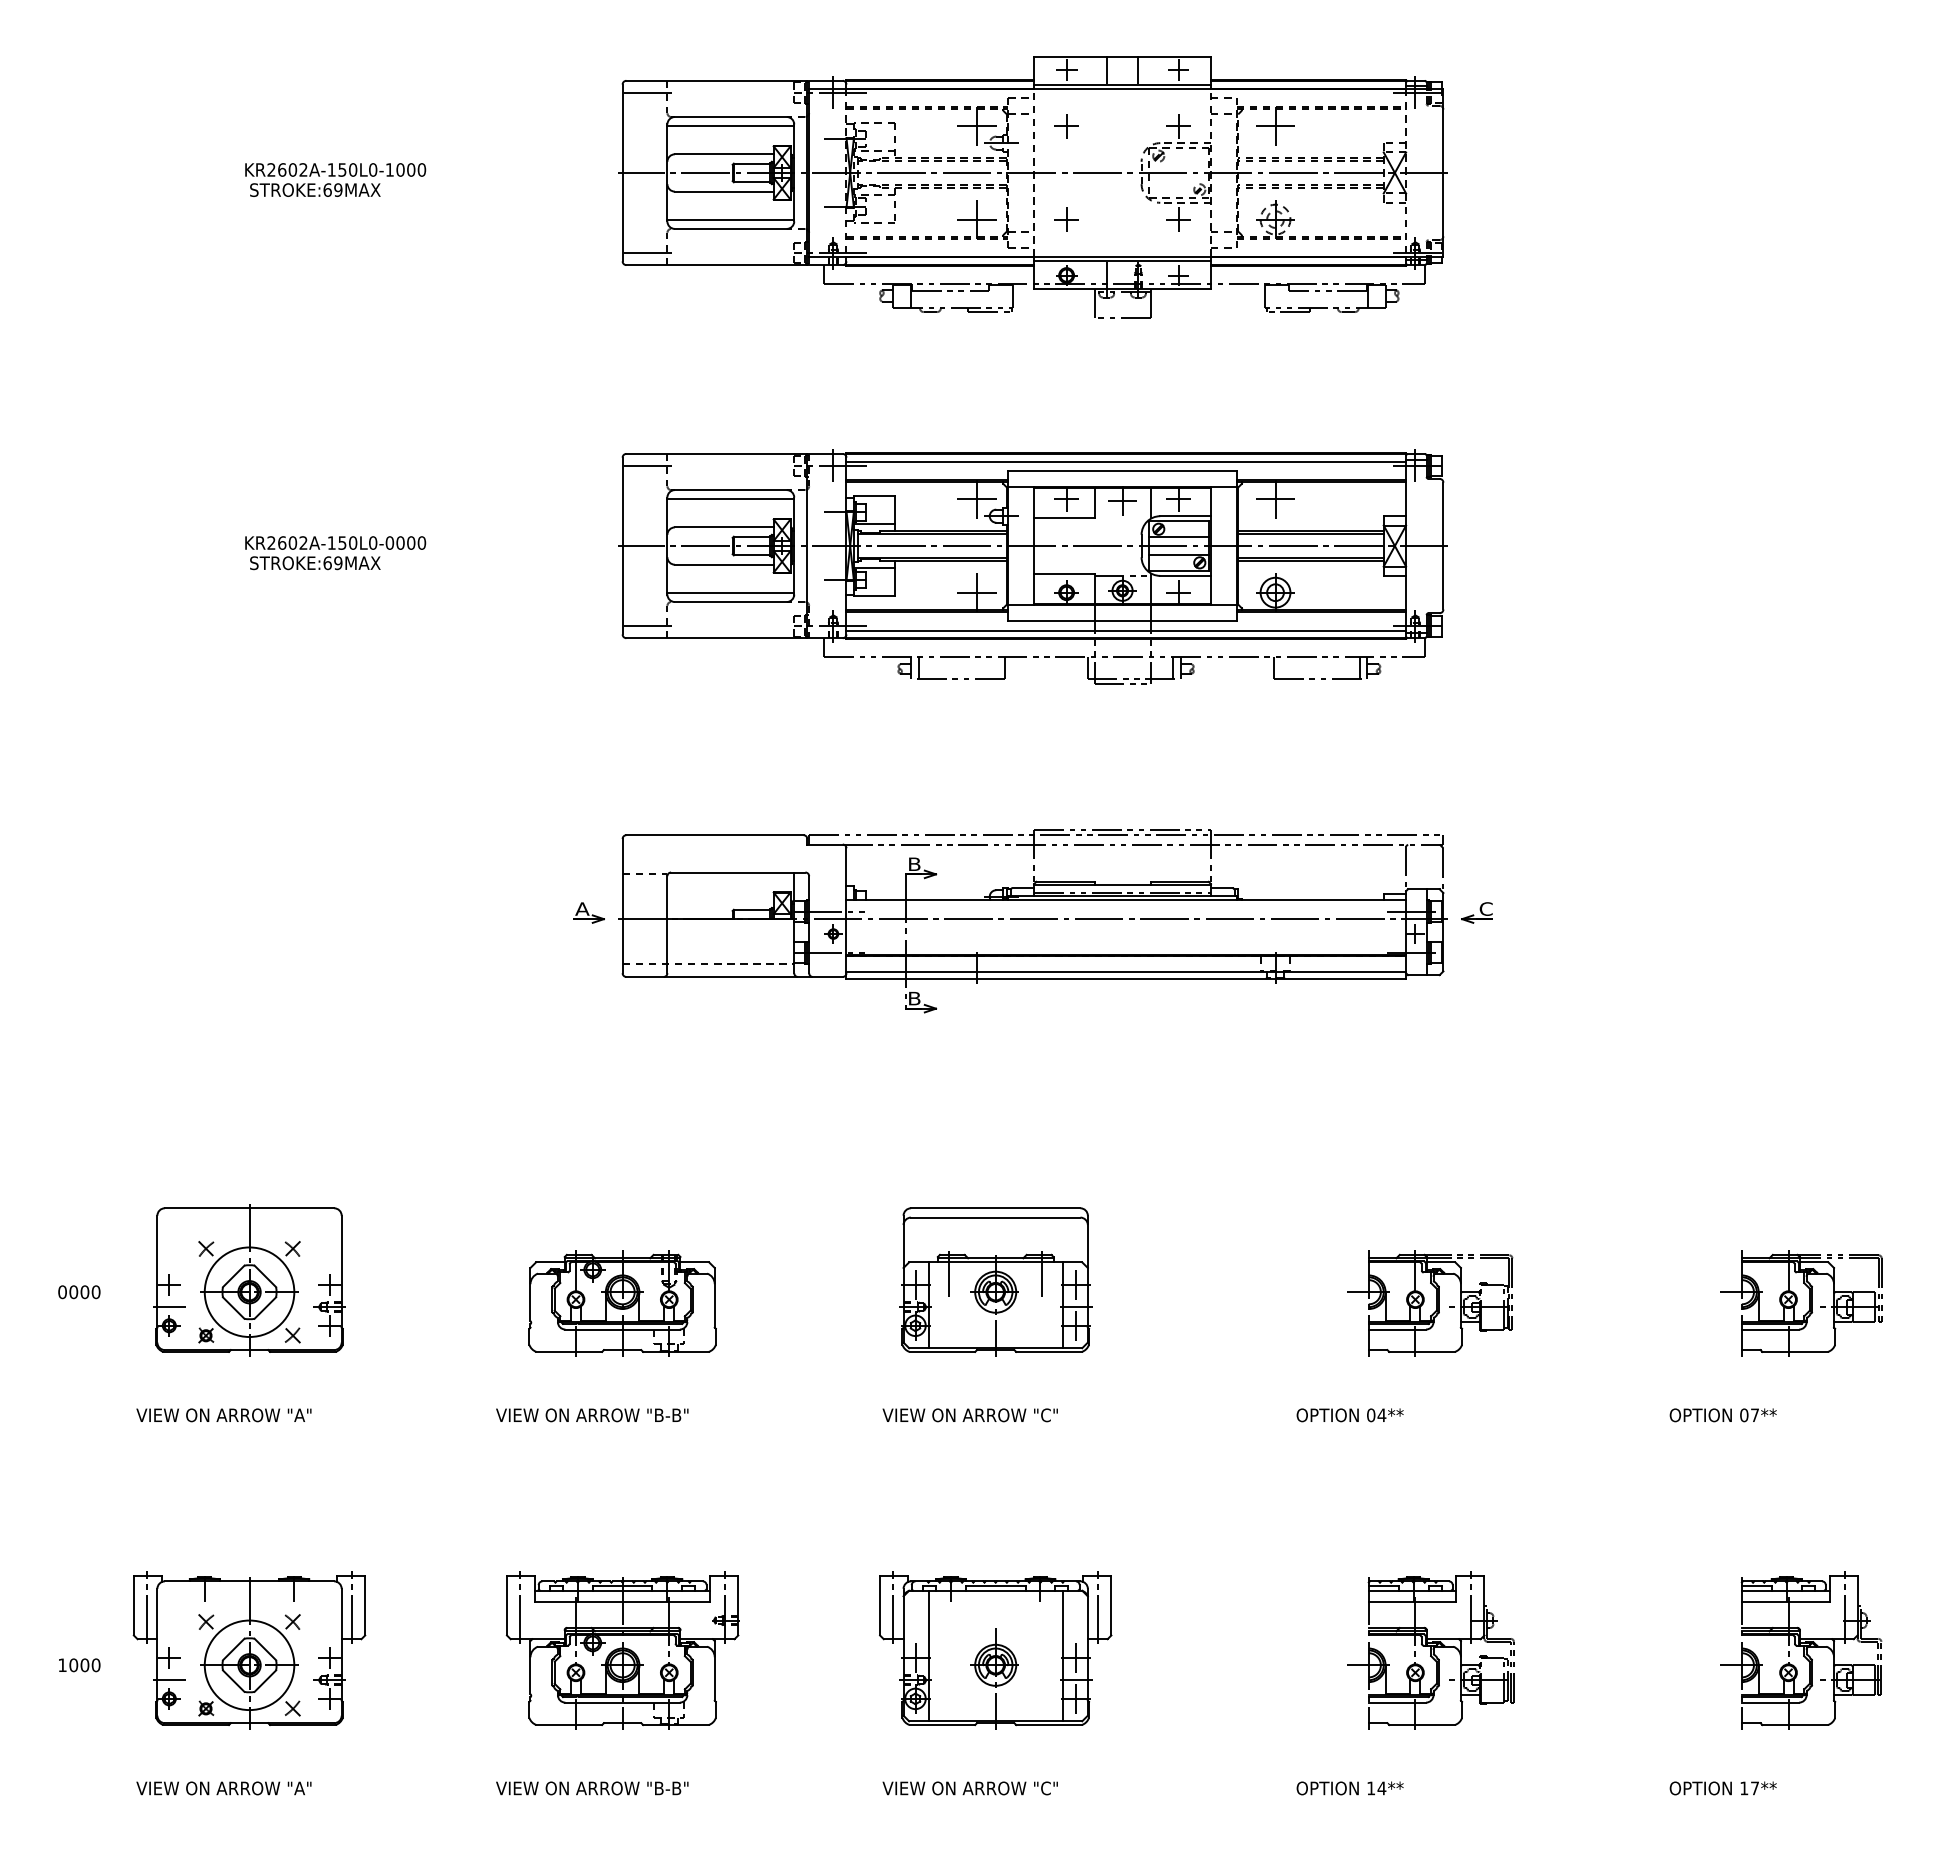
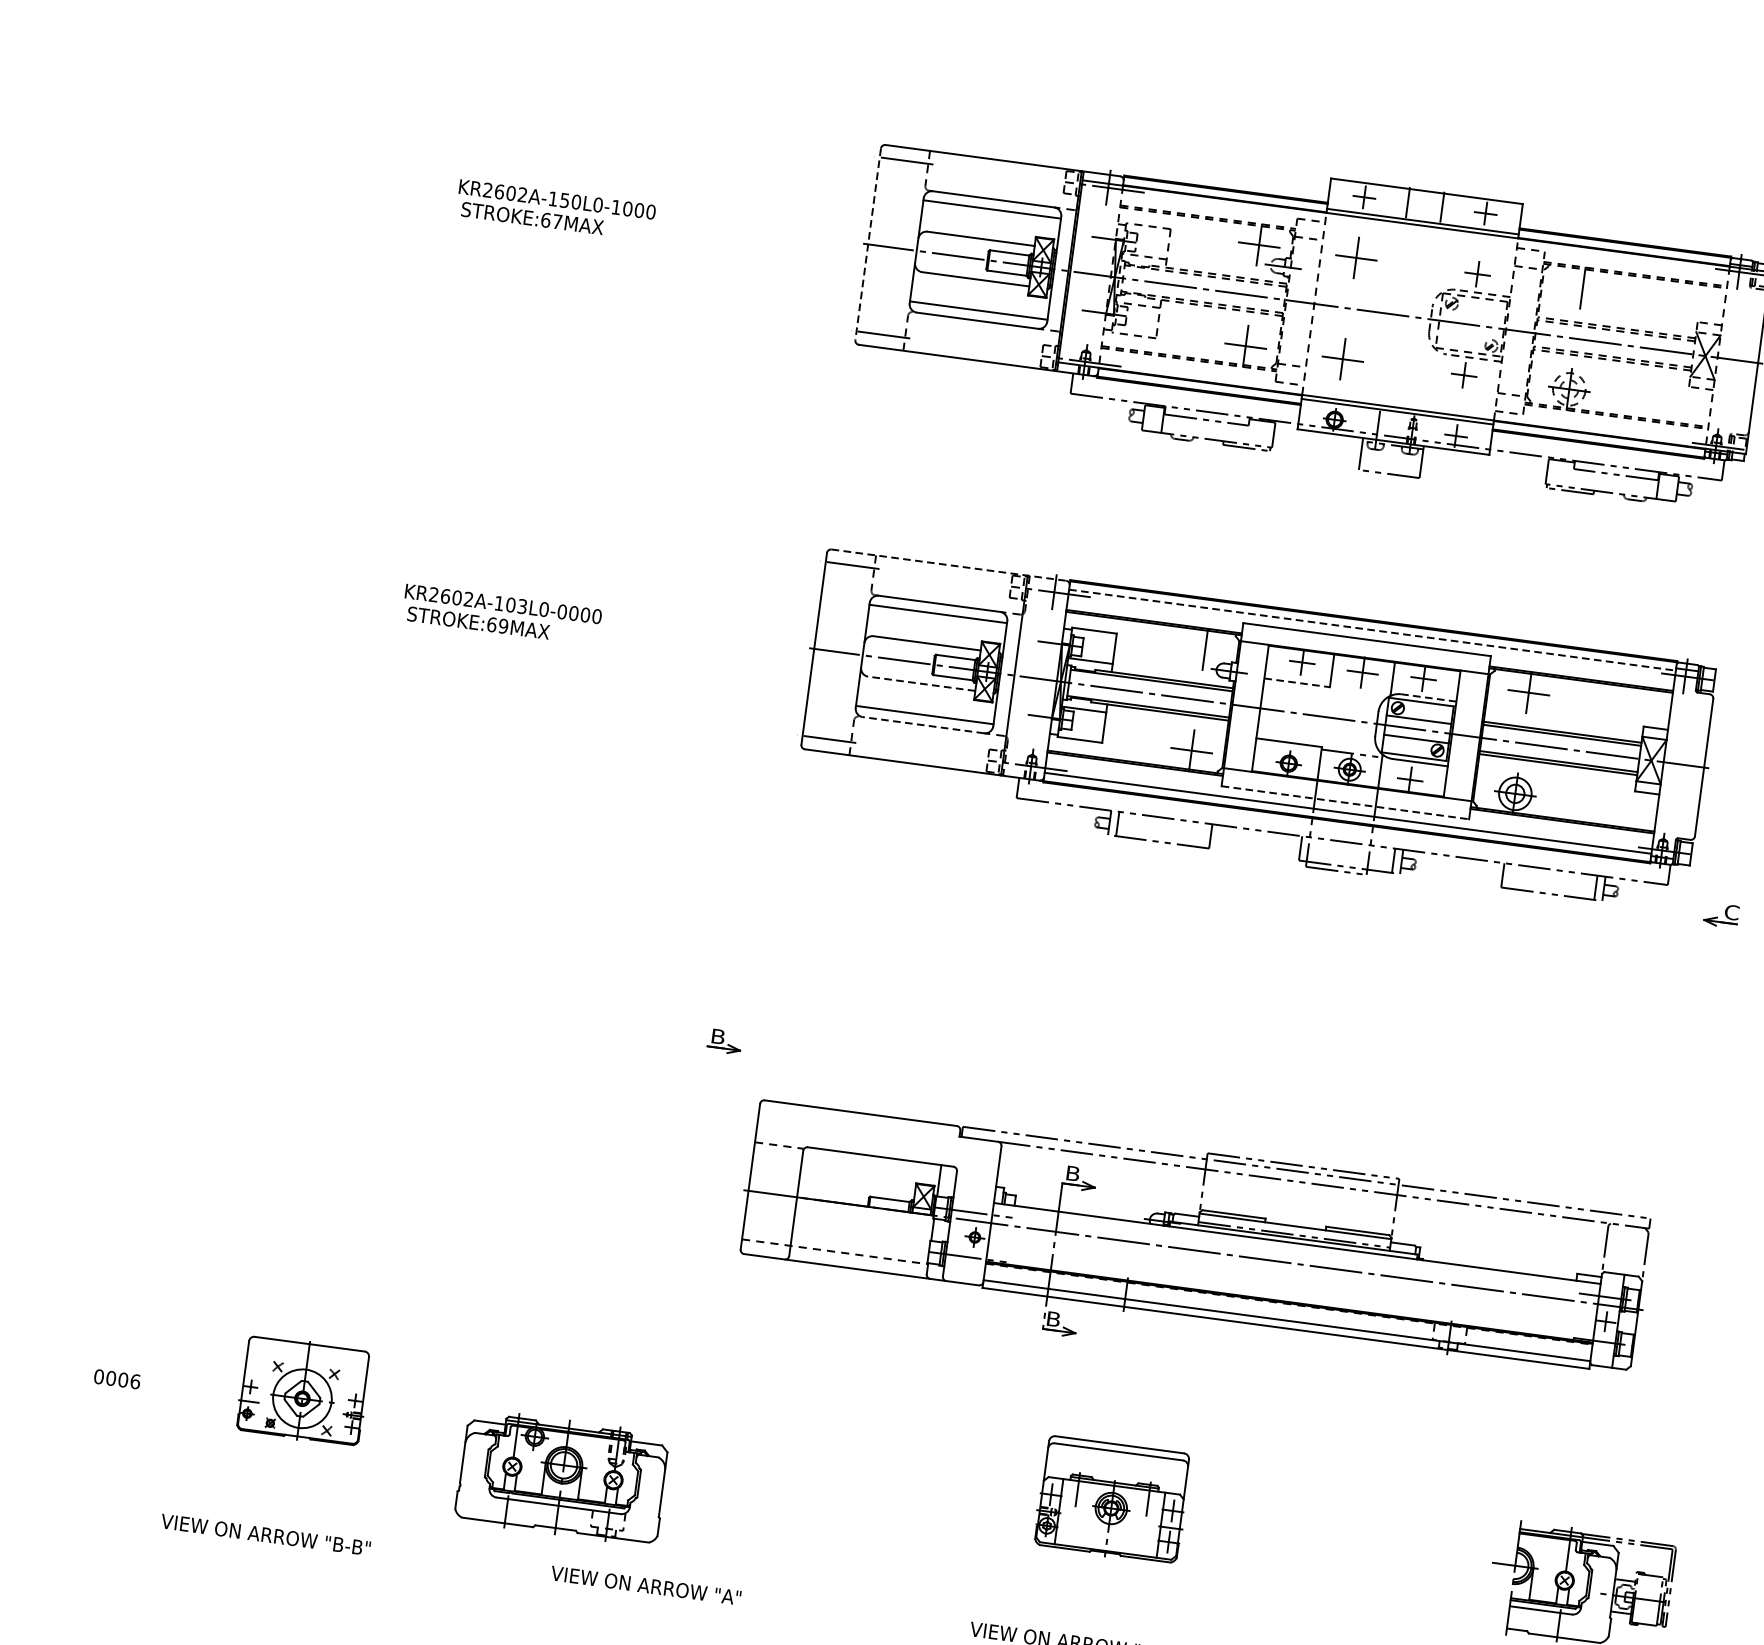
part: (1066, 126) -> (1356, 258), size x1.6
line: (1275, 126) -> (1582, 288), removed
line: (622, 173) -> (867, 244), solid -> dashed
text: (338, 189) -> (557, 221), STROKE:69MAX -> STROKE:67MAX
part: (1066, 219) -> (1342, 359), size x1.6
line: (735, 453) -> (949, 564), solid -> dashed
line: (1126, 461) -> (1372, 630), solid -> dashed
line: (976, 499) -> (1204, 649), removed
line: (1185, 516) -> (1428, 698), solid -> dashed
line: (1064, 518) -> (1297, 682), solid -> dashed
text: (347, 542) -> (516, 605), KR2602A-150L0-0000 -> KR2602A-103L0-0000
line: (723, 564) -> (920, 683), solid -> dashed
line: (730, 602) -> (923, 725), solid -> dashed
line: (1123, 621) -> (1346, 803), solid -> dashed
text: (582, 908) -> (718, 1036), A -> B
part: (1476, 912) -> (1720, 914), moved
part: (1032, 921) -> (1192, 1252), moved
part: (249, 1280) -> (303, 1391), size x0.6
part: (995, 1281) -> (1112, 1500), size x0.7
text: (96, 1291) -> (135, 1380), 0000 -> 0006
part: (622, 1303) -> (562, 1477), moved
text: (311, 1414) -> (351, 1545), VIEW ON ARROW "A" -> VIEW ON ARROW "B-B"
text: (670, 1414) -> (740, 1597), VIEW ON ARROW "B-B" -> VIEW ON ARROW "A"

